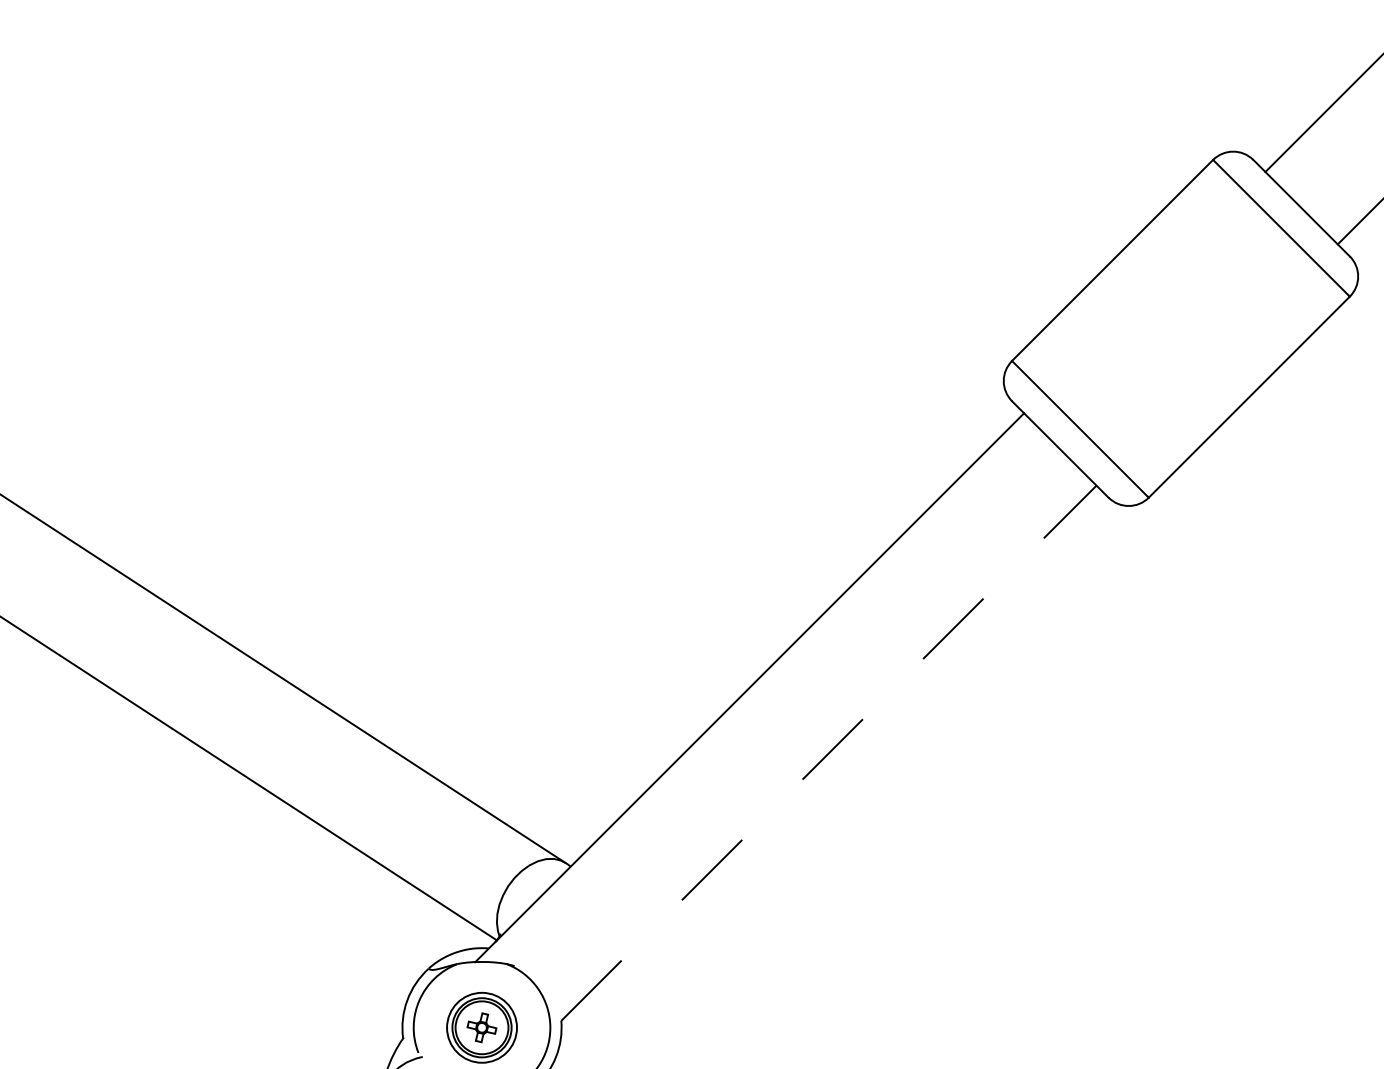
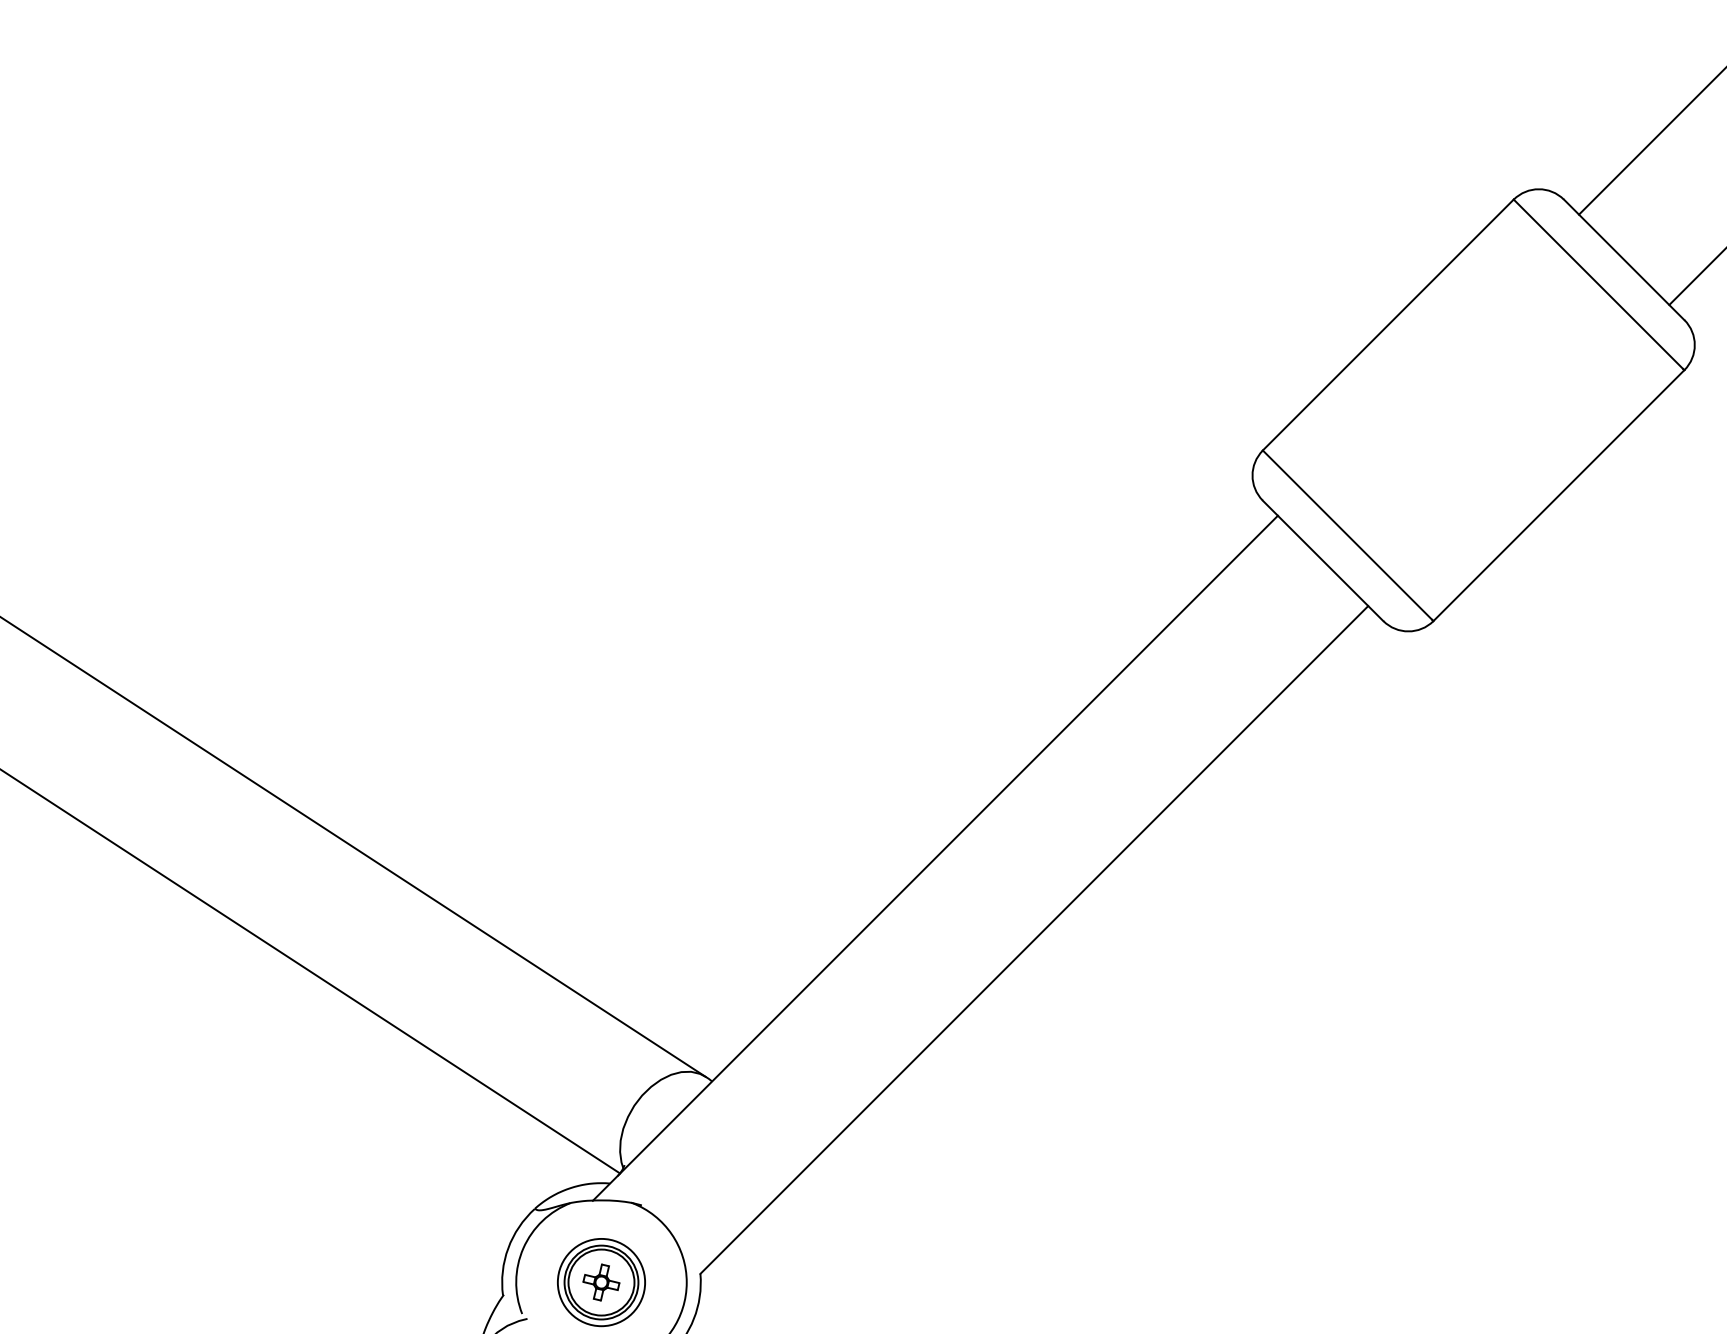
line: (829, 752) -> (1034, 939), dashed -> solid

